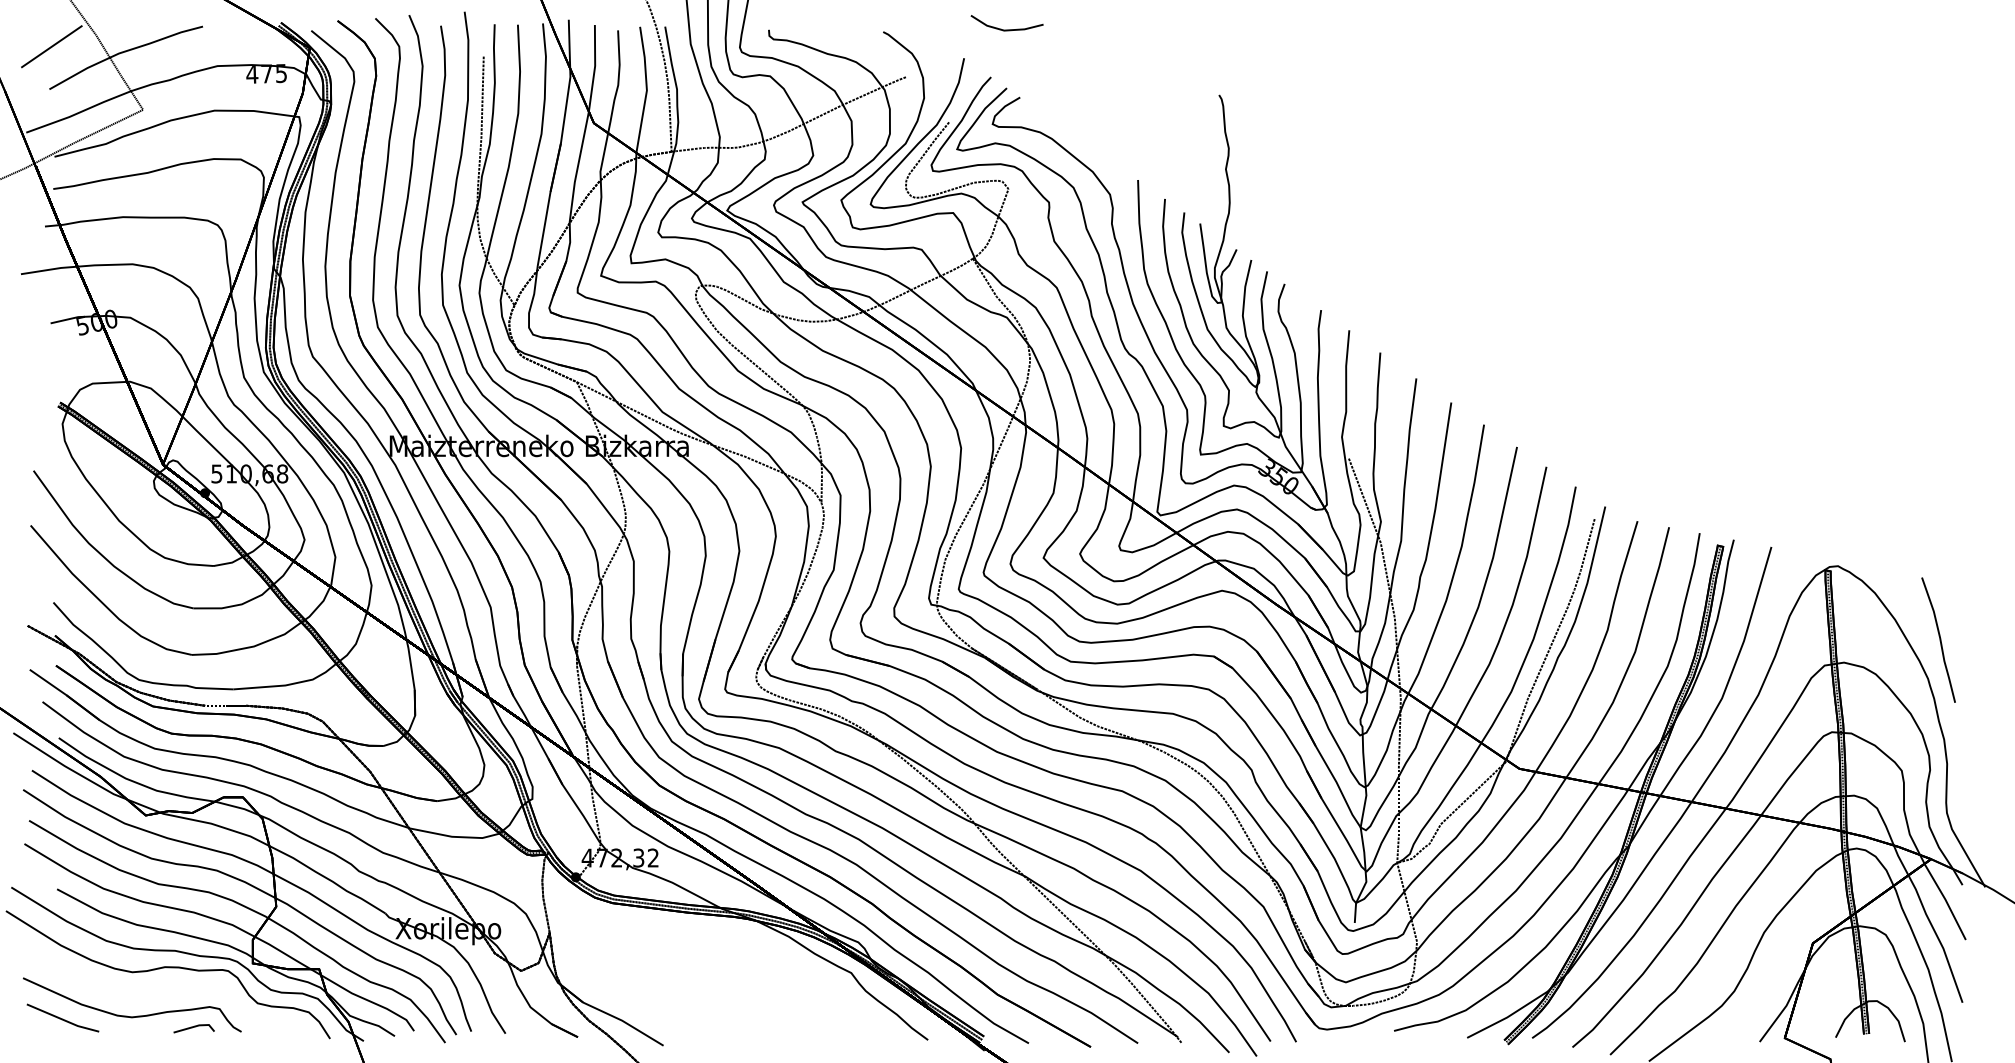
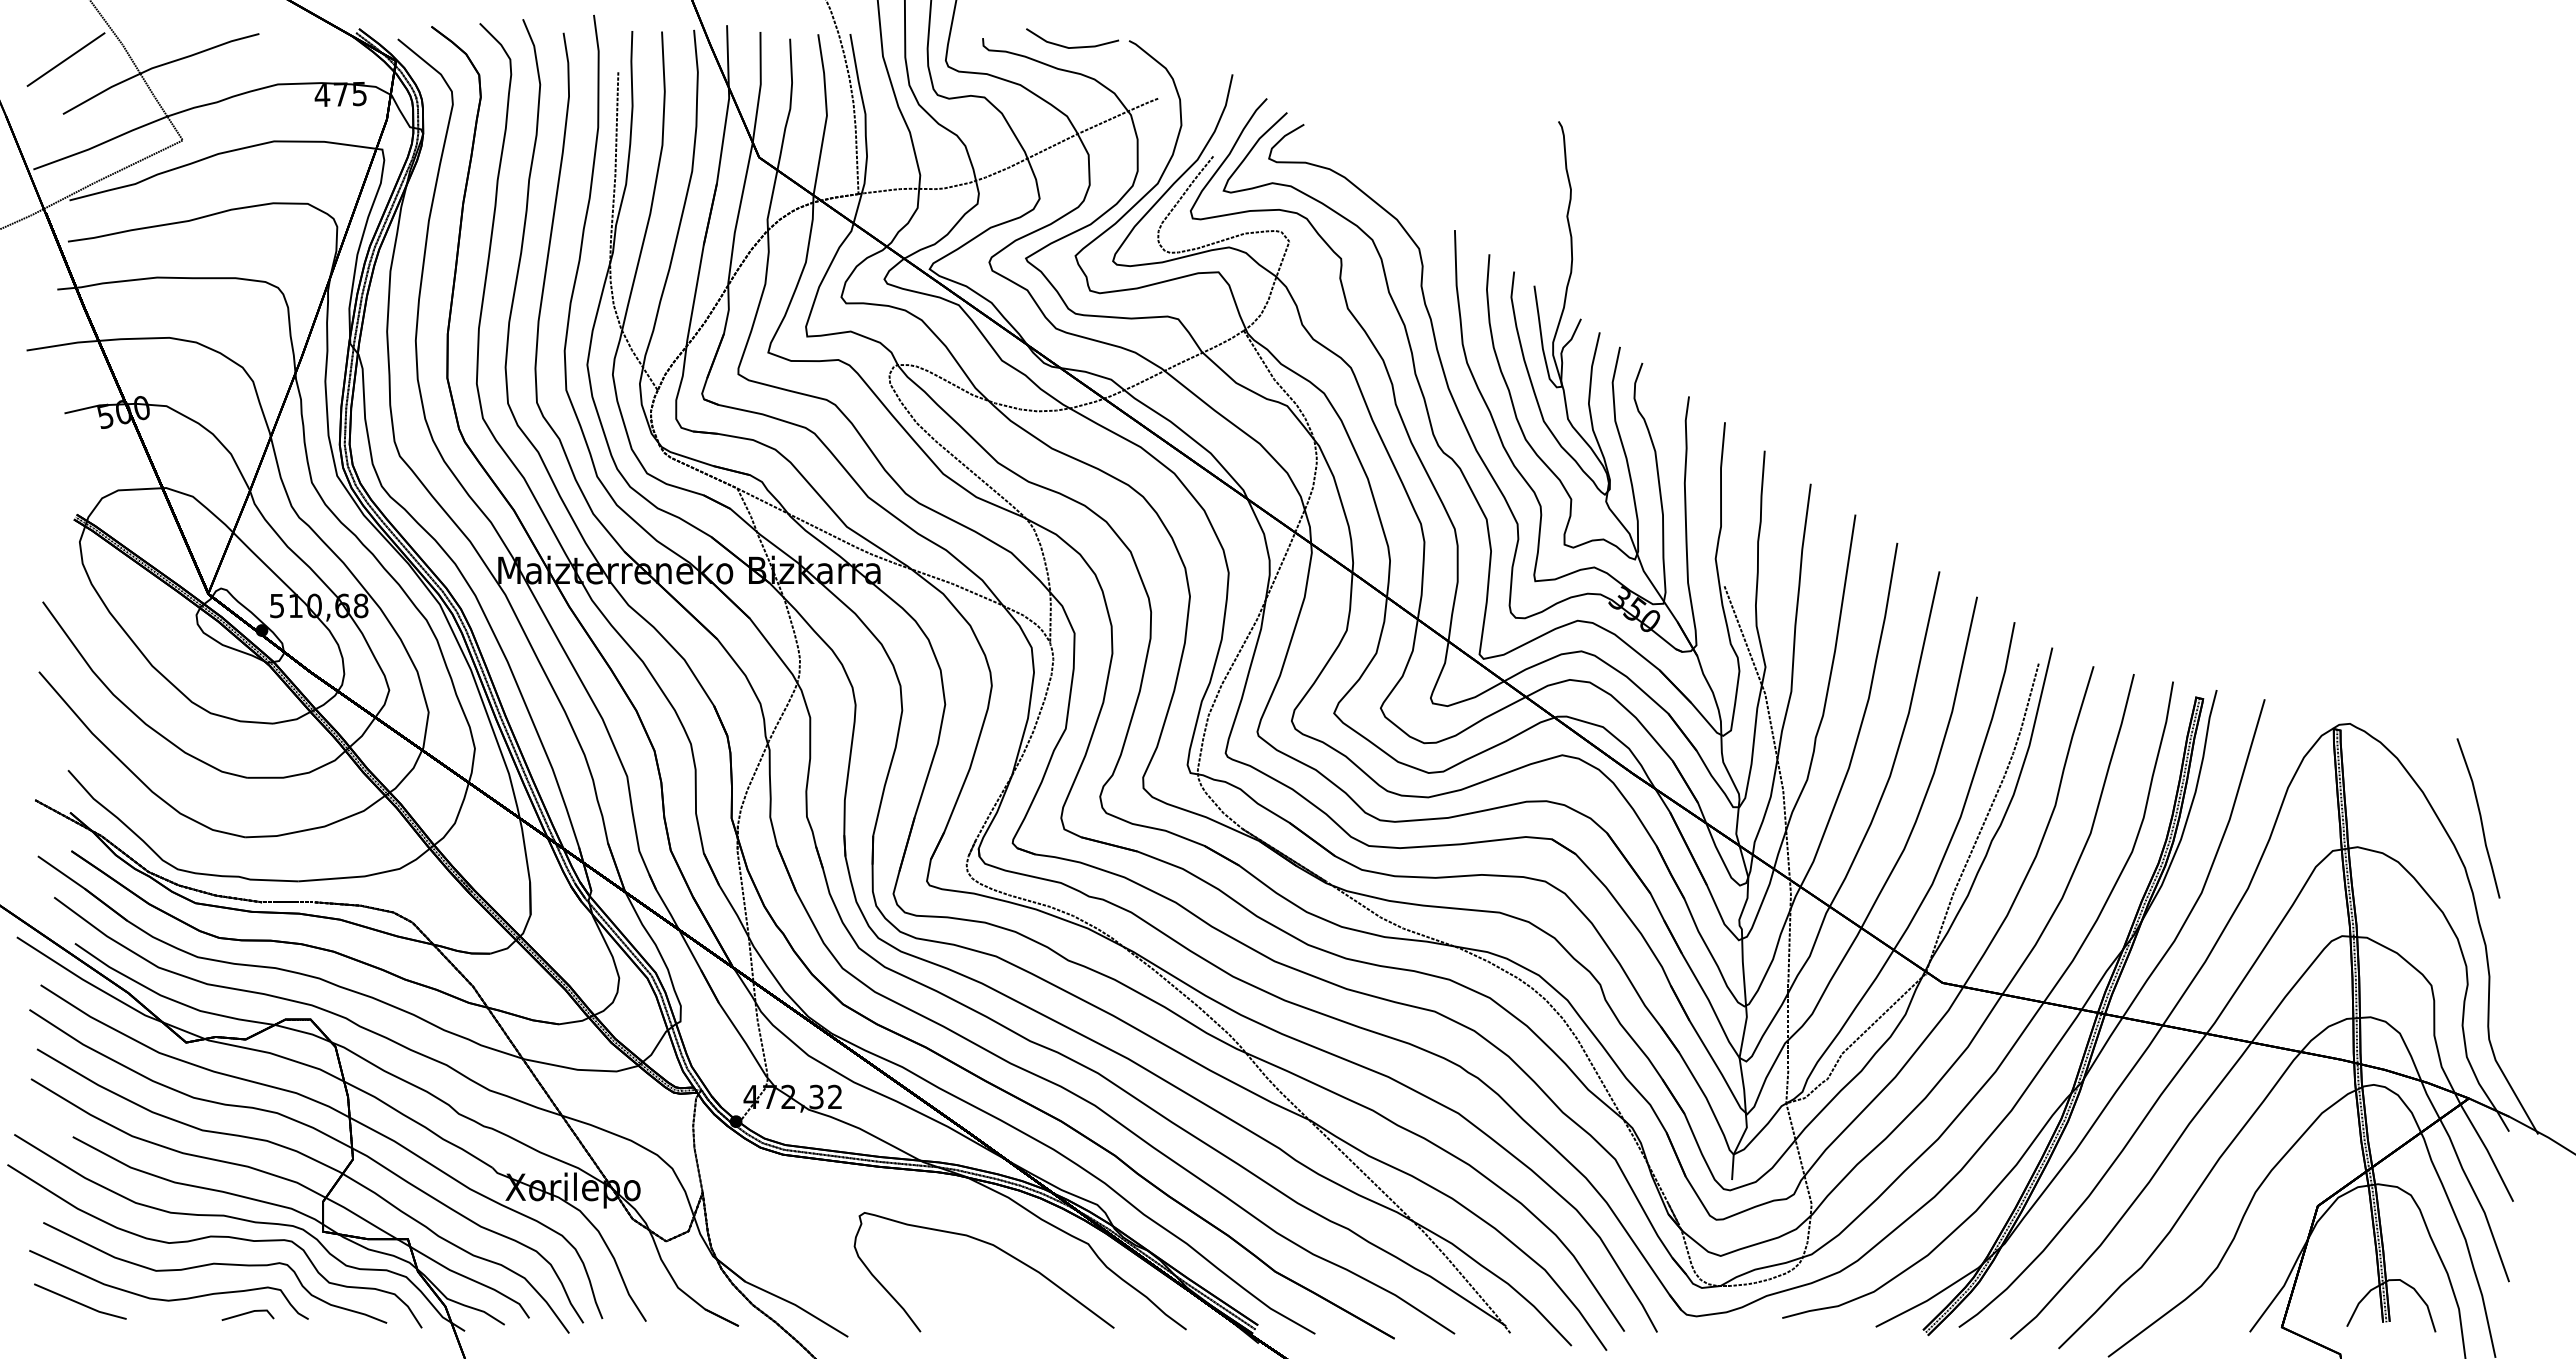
line: (1007, 29) -> (1073, 46), moved
curve: (779, 976) -> (996, 1248), added
part: (168, 989) -> (215, 1264), added

